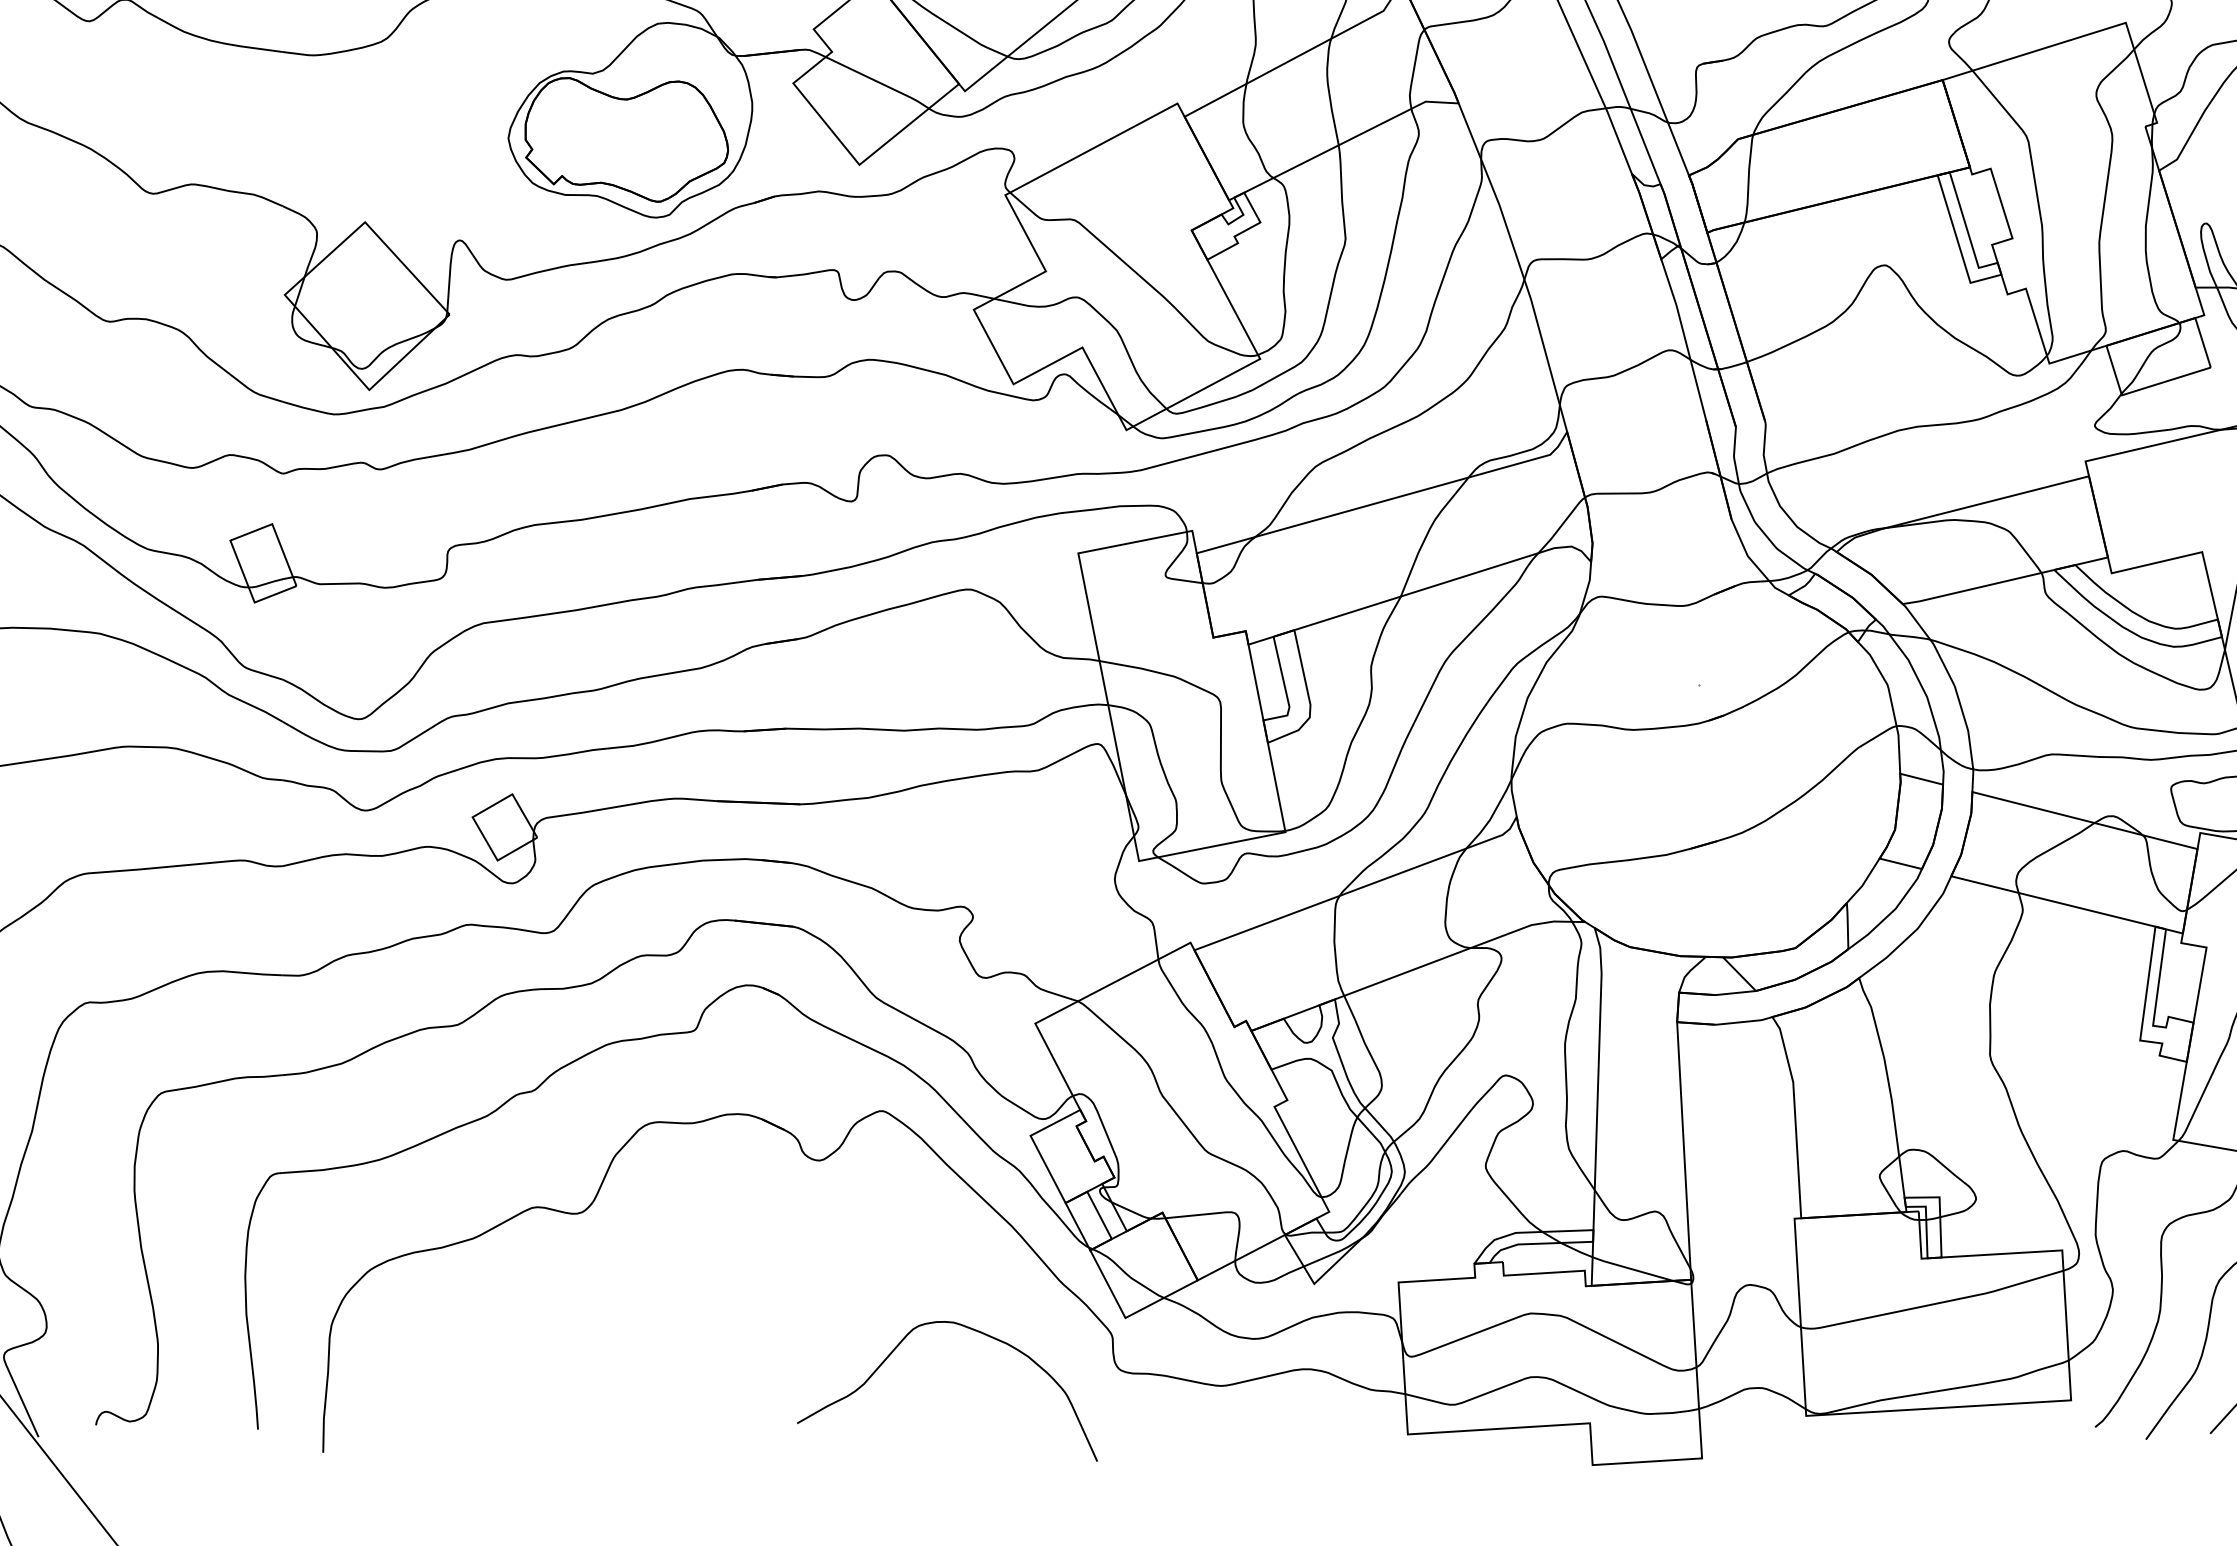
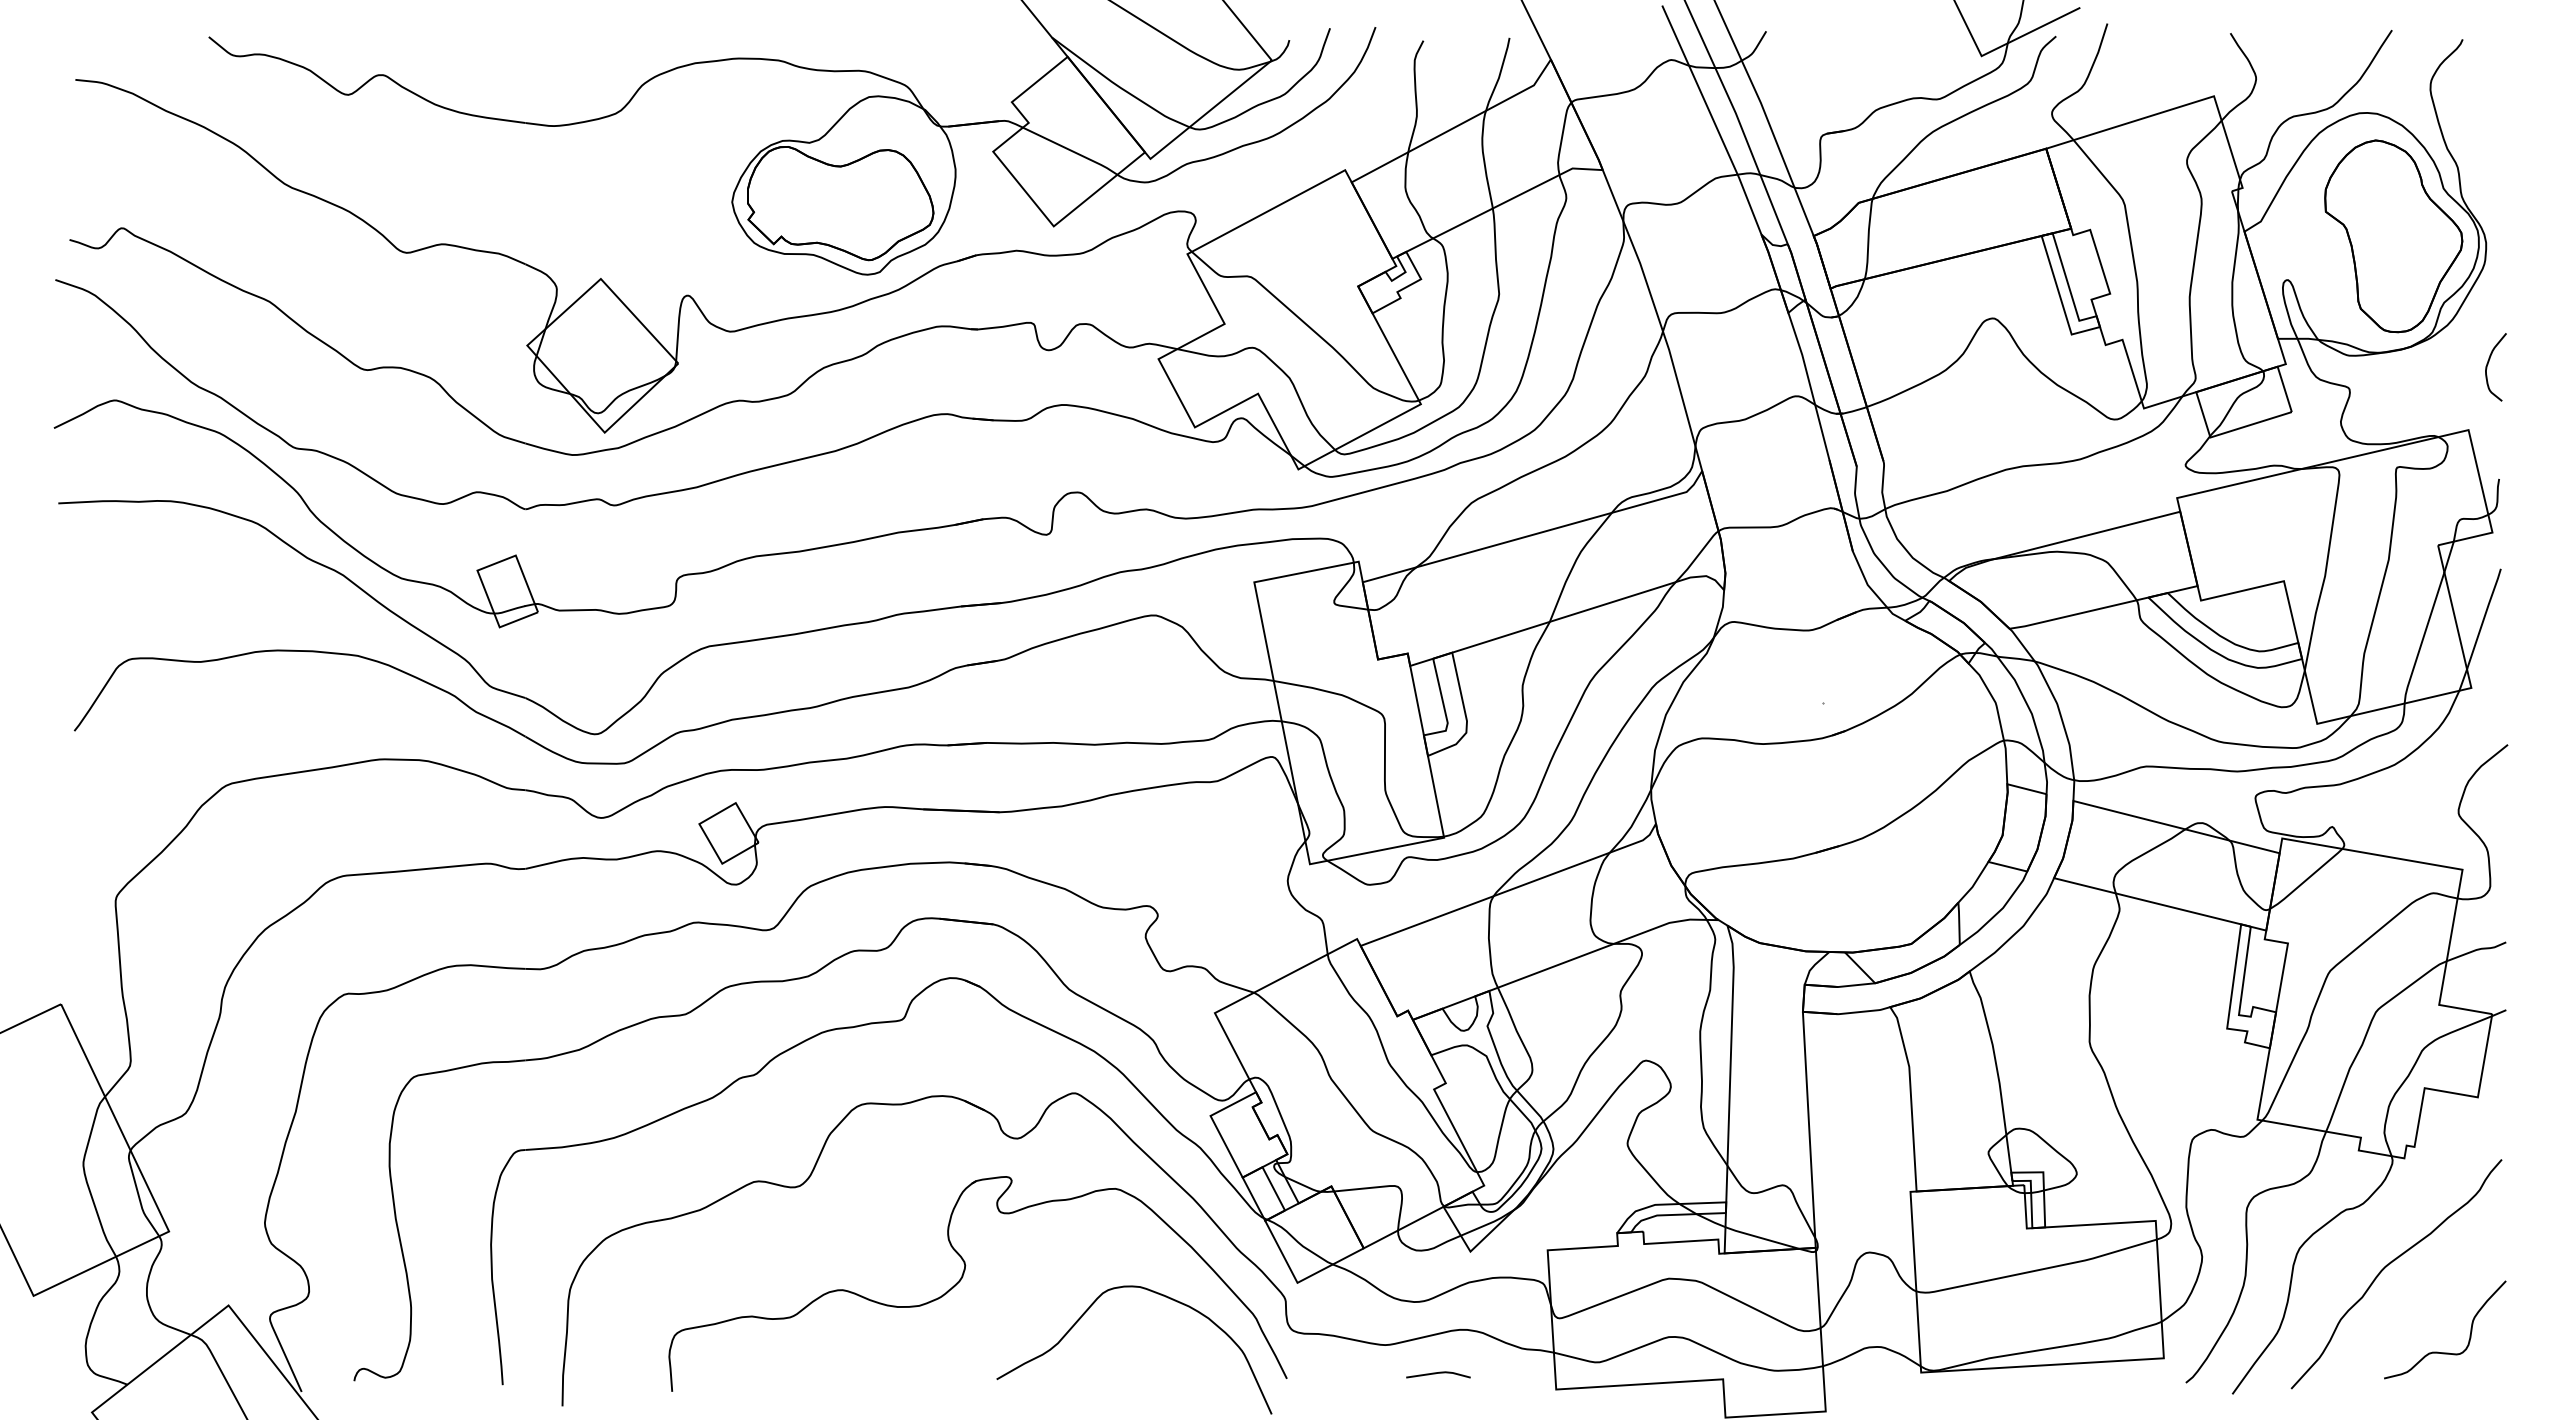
part: (760, 1311) -> (963, 1276), added
line: (1279, 1416) -> (1438, 1373), added

